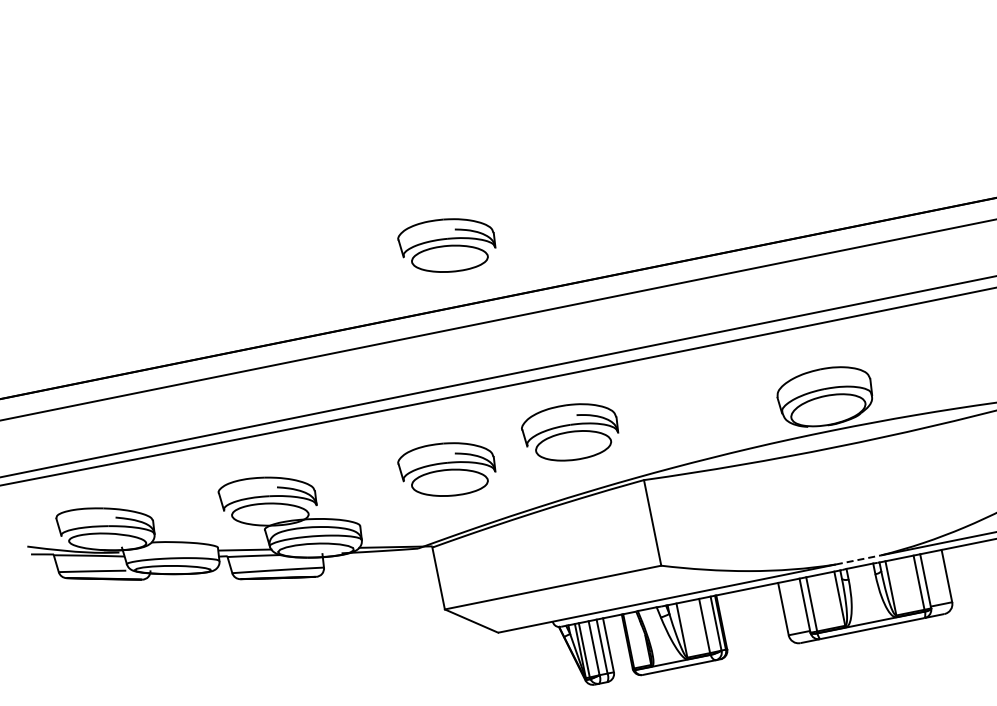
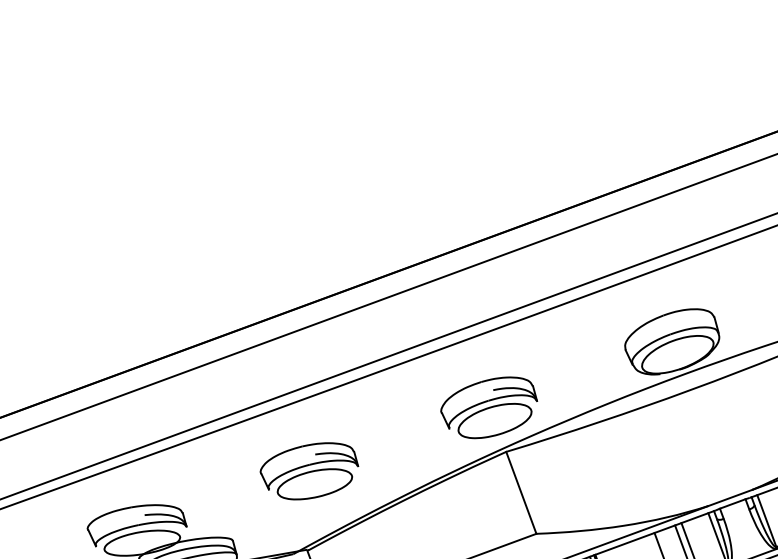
part: (446, 245) -> (275, 250), removed
part: (570, 432) -> (489, 408), moved
line: (859, 559) -> (731, 497), dashed -> solid

